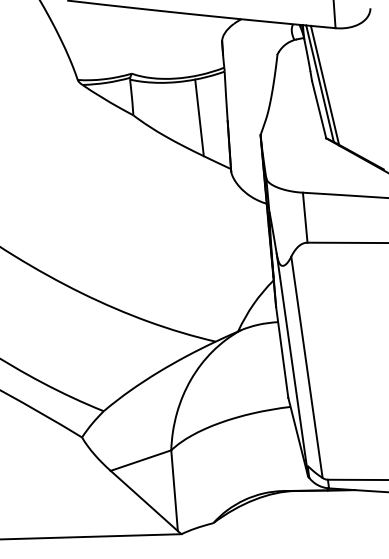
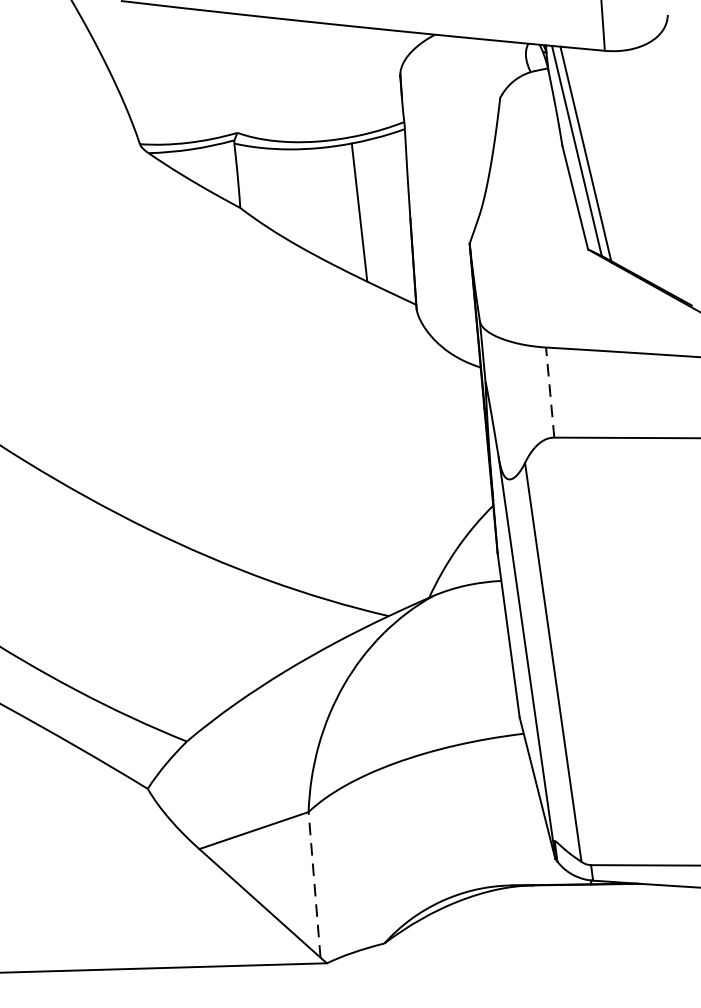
line: (305, 217) -> (550, 392), solid -> dashed
line: (174, 490) -> (314, 884), solid -> dashed

